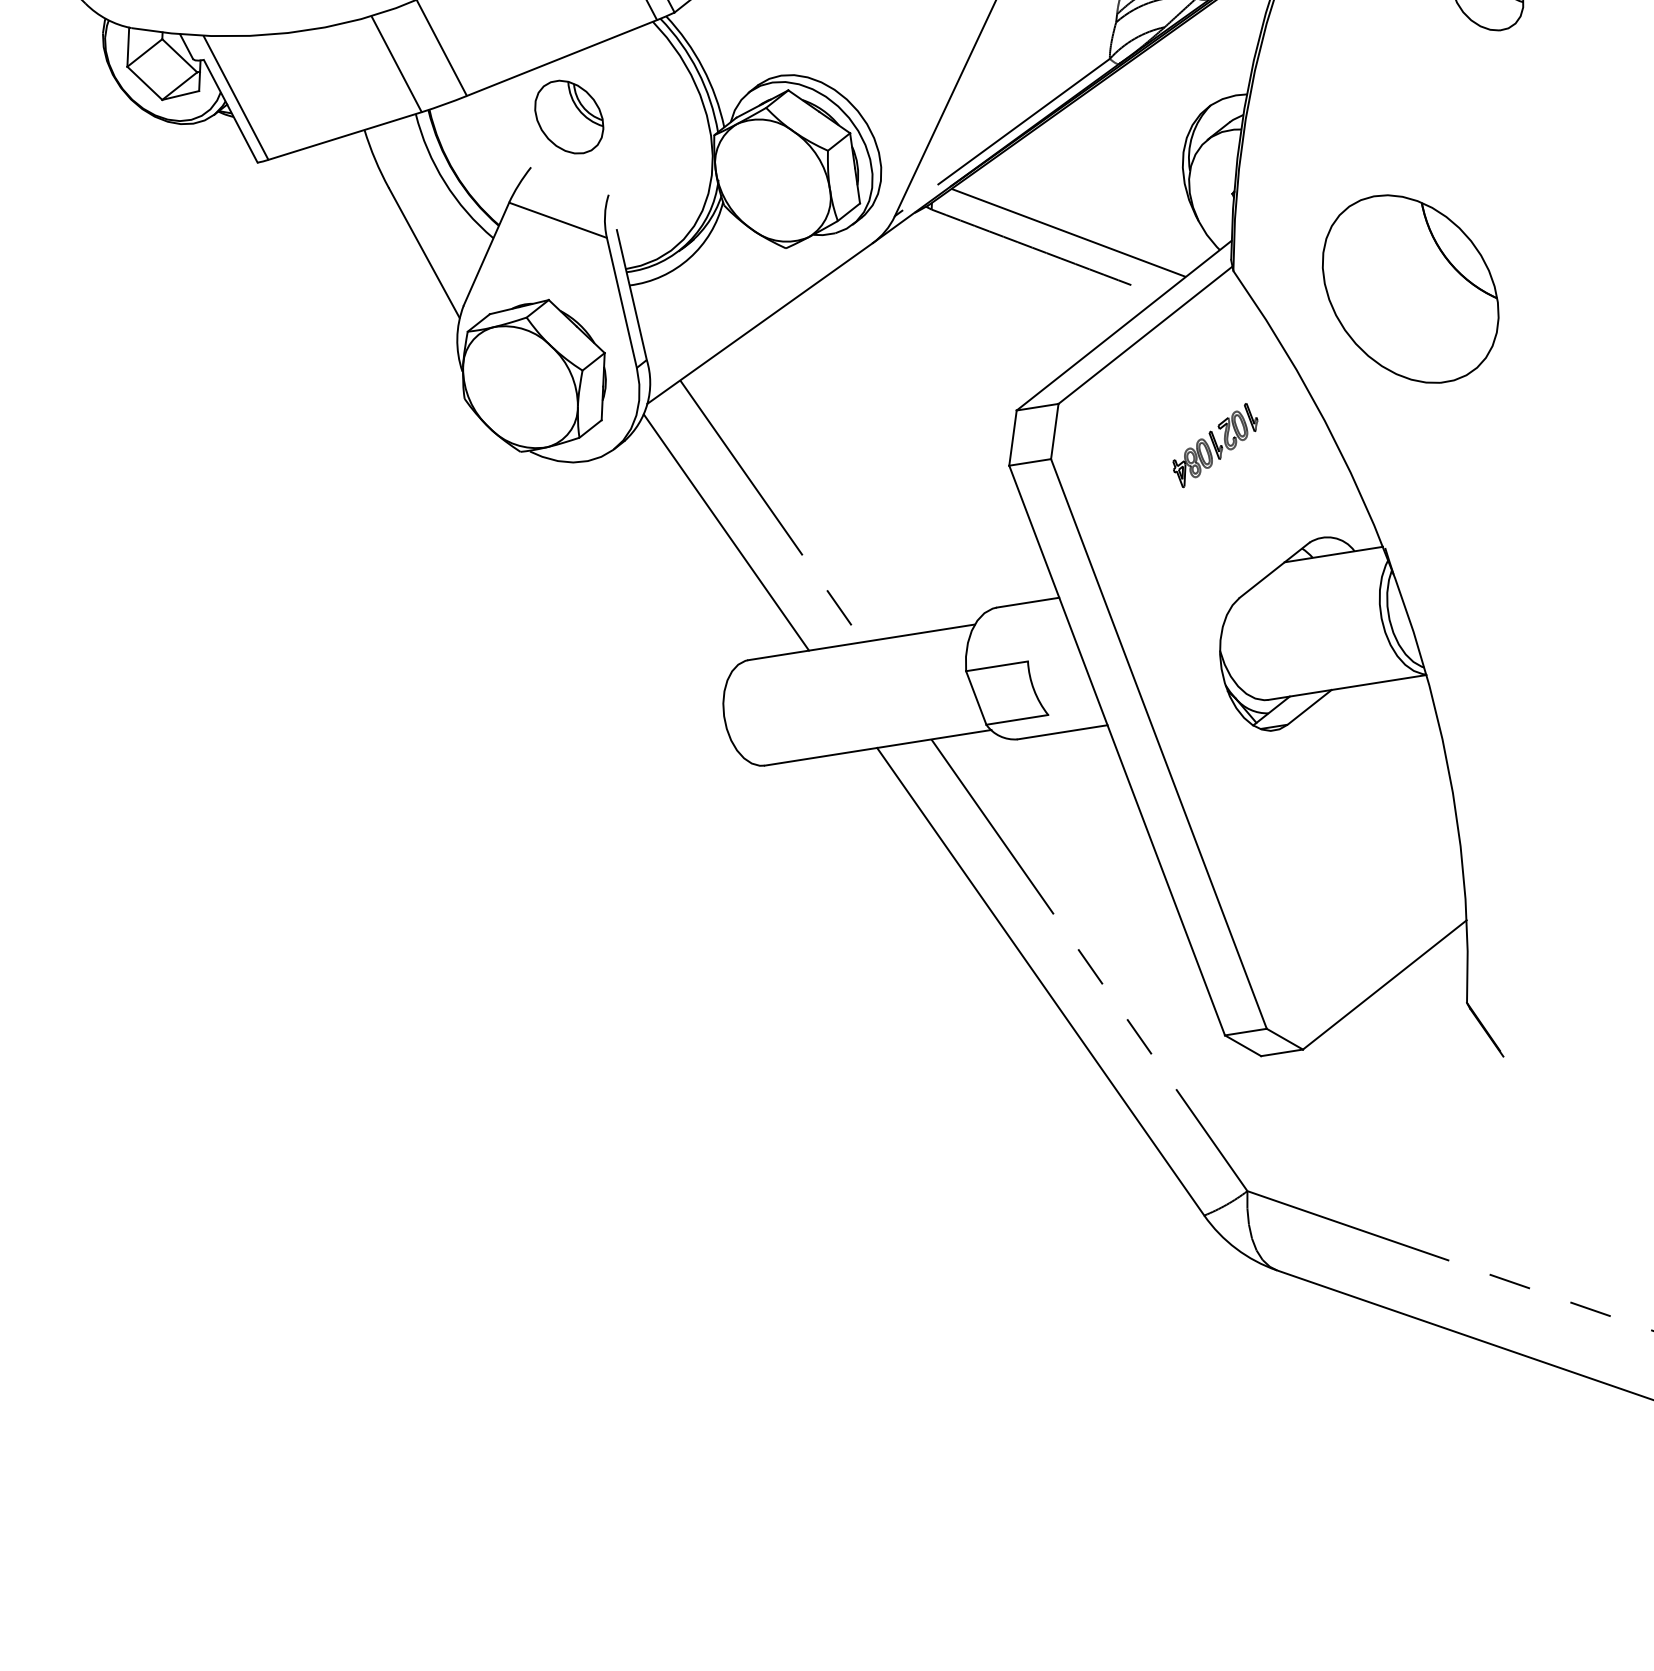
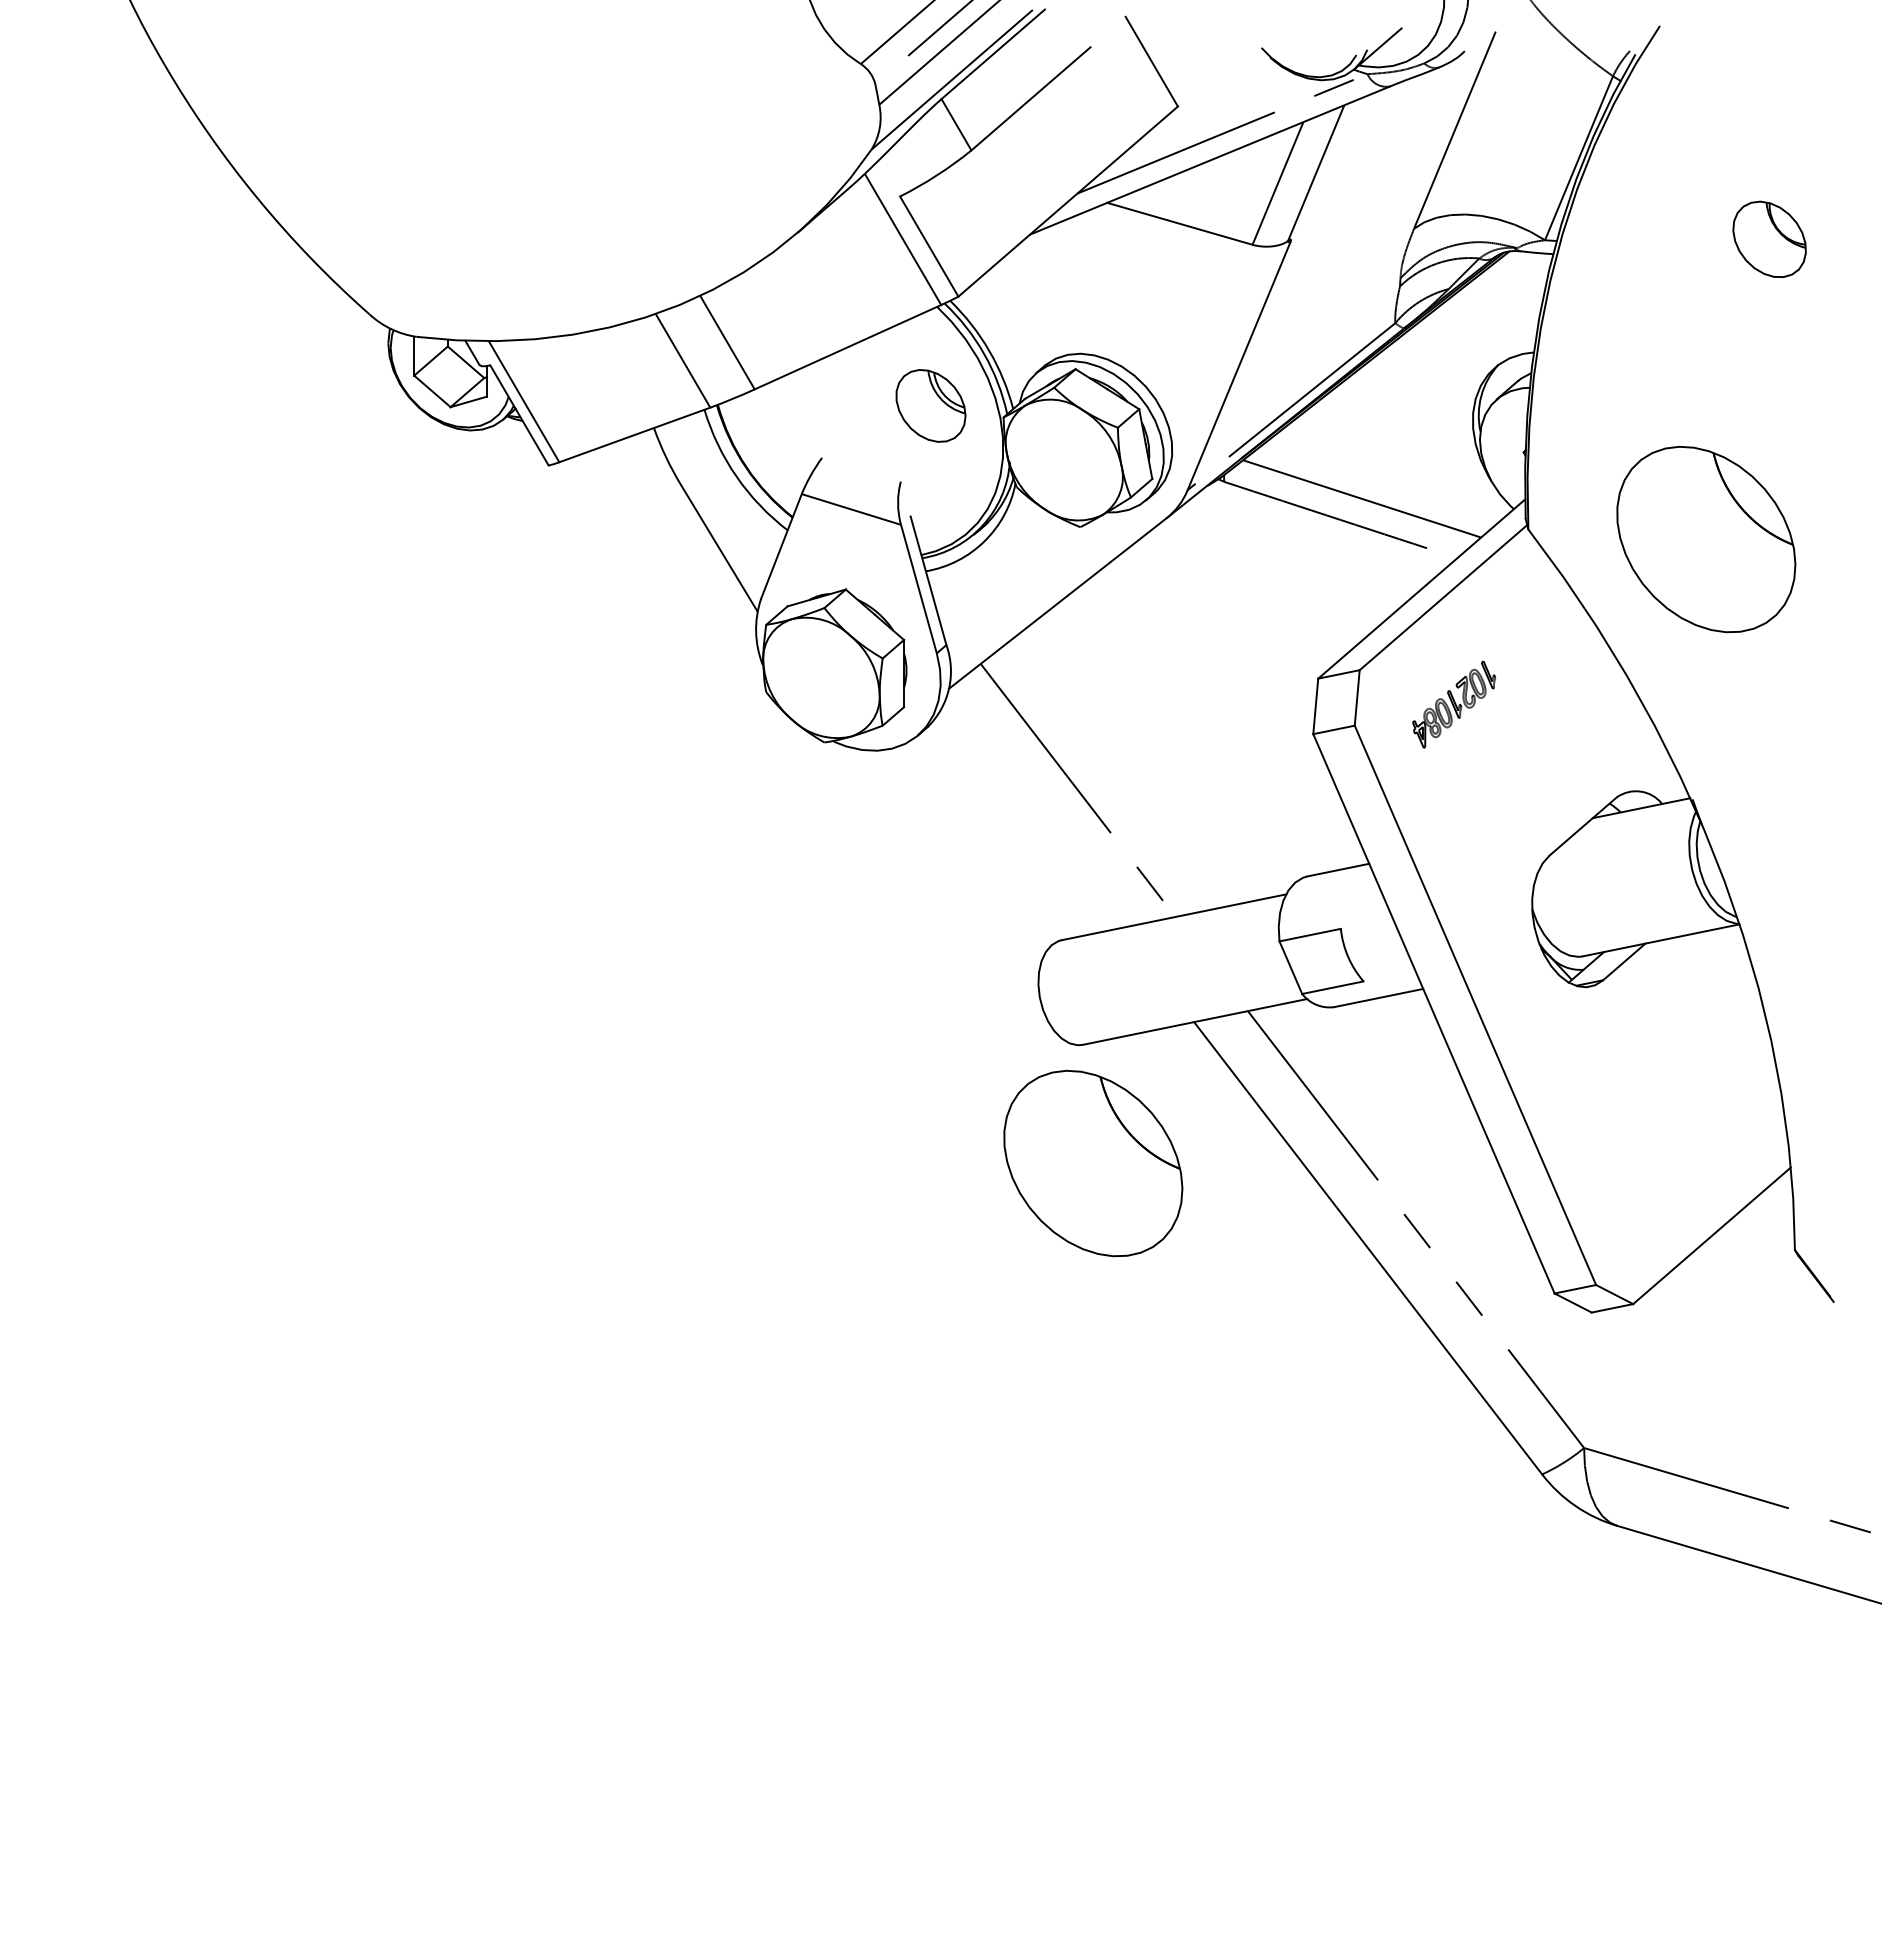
part: (568, 116) -> (930, 405), moved
part: (1215, 445) -> (1454, 704), moved
line: (726, 532) -> (1033, 813), removed
part: (770, 884) -> (1093, 1163), added

